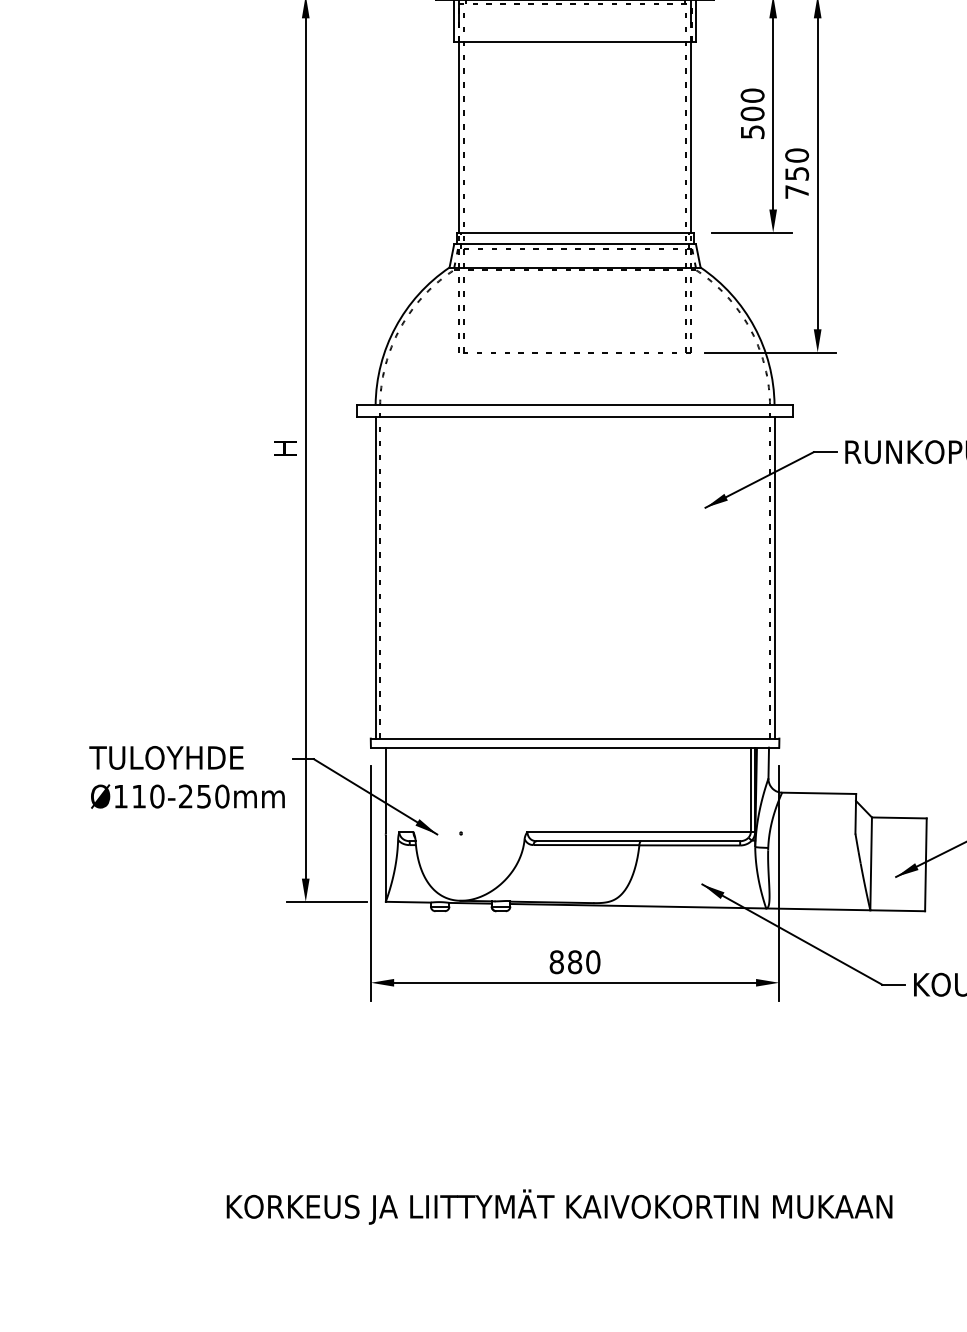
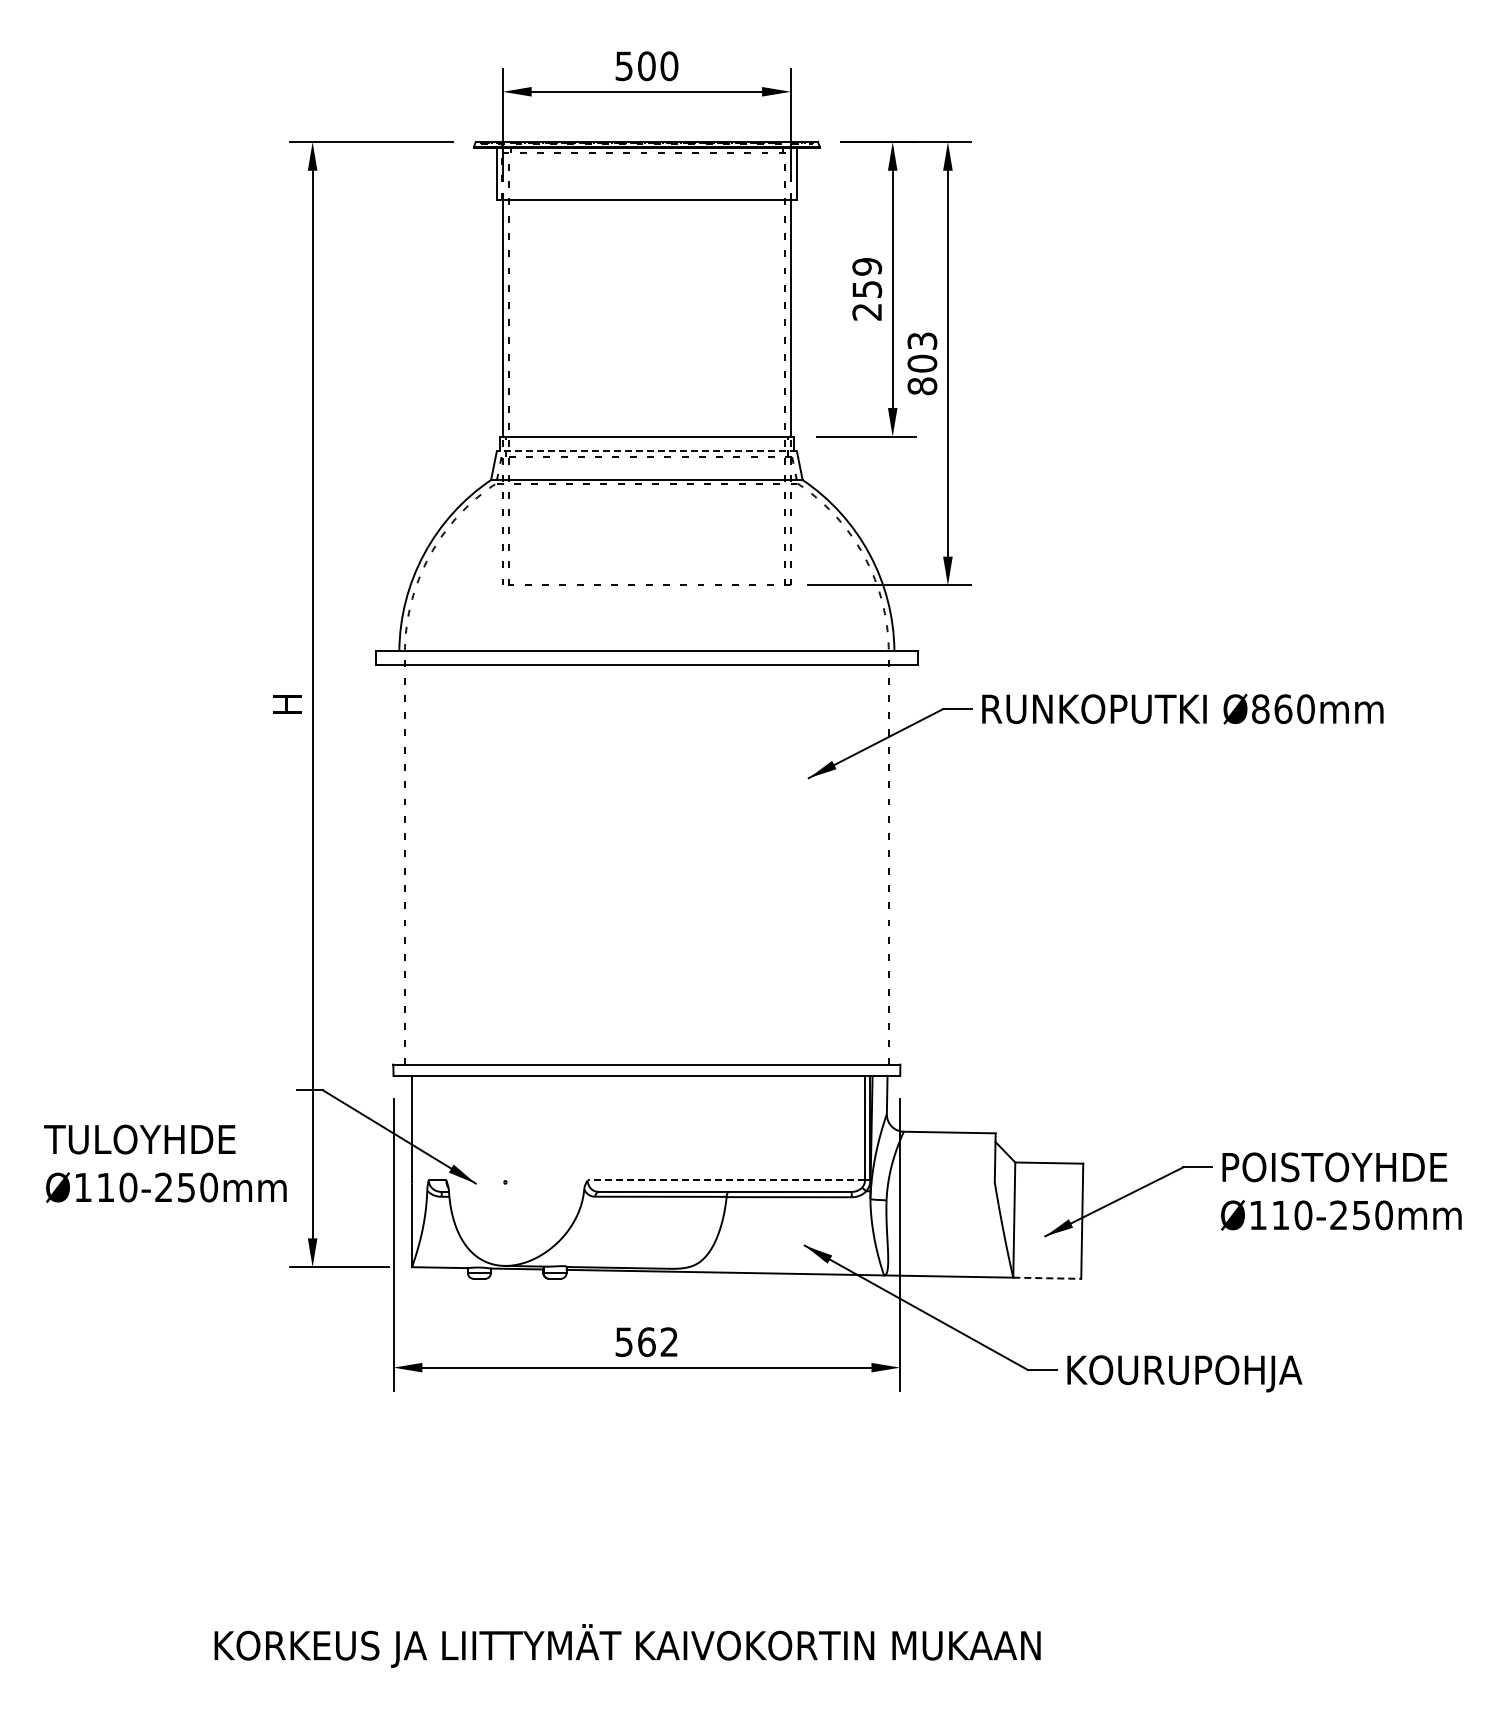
text: (752, 113) -> (867, 288), 500 -> 259
text: (797, 173) -> (922, 363), 750 -> 803
line: (574, 244) -> (646, 451), solid -> dashed
line: (375, 577) -> (399, 864), removed
line: (774, 577) -> (894, 864), removed
text: (187, 777) -> (165, 1163), moved
line: (639, 831) -> (726, 1180), solid -> dashed
line: (897, 910) -> (1047, 1278), solid -> dashed
text: (574, 962) -> (646, 1342), 880 -> 562

